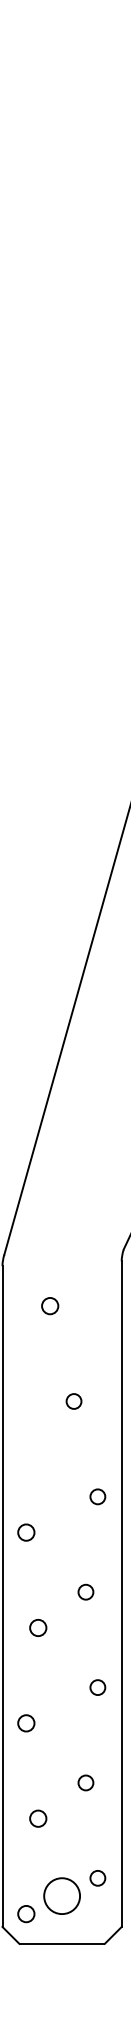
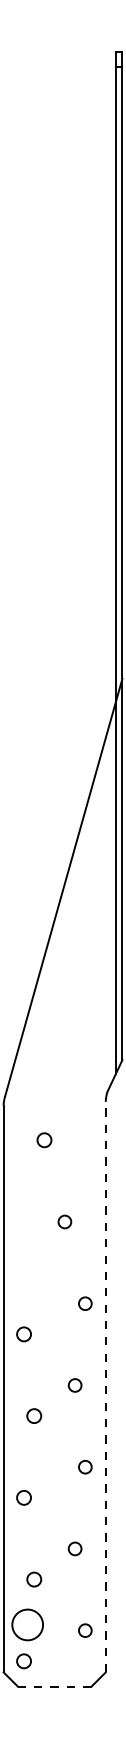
line: (121, 1593) -> (105, 1386), solid -> dashed
circle: (61, 1895) -> (27, 1624), moved
line: (61, 1943) -> (54, 1686), solid -> dashed

